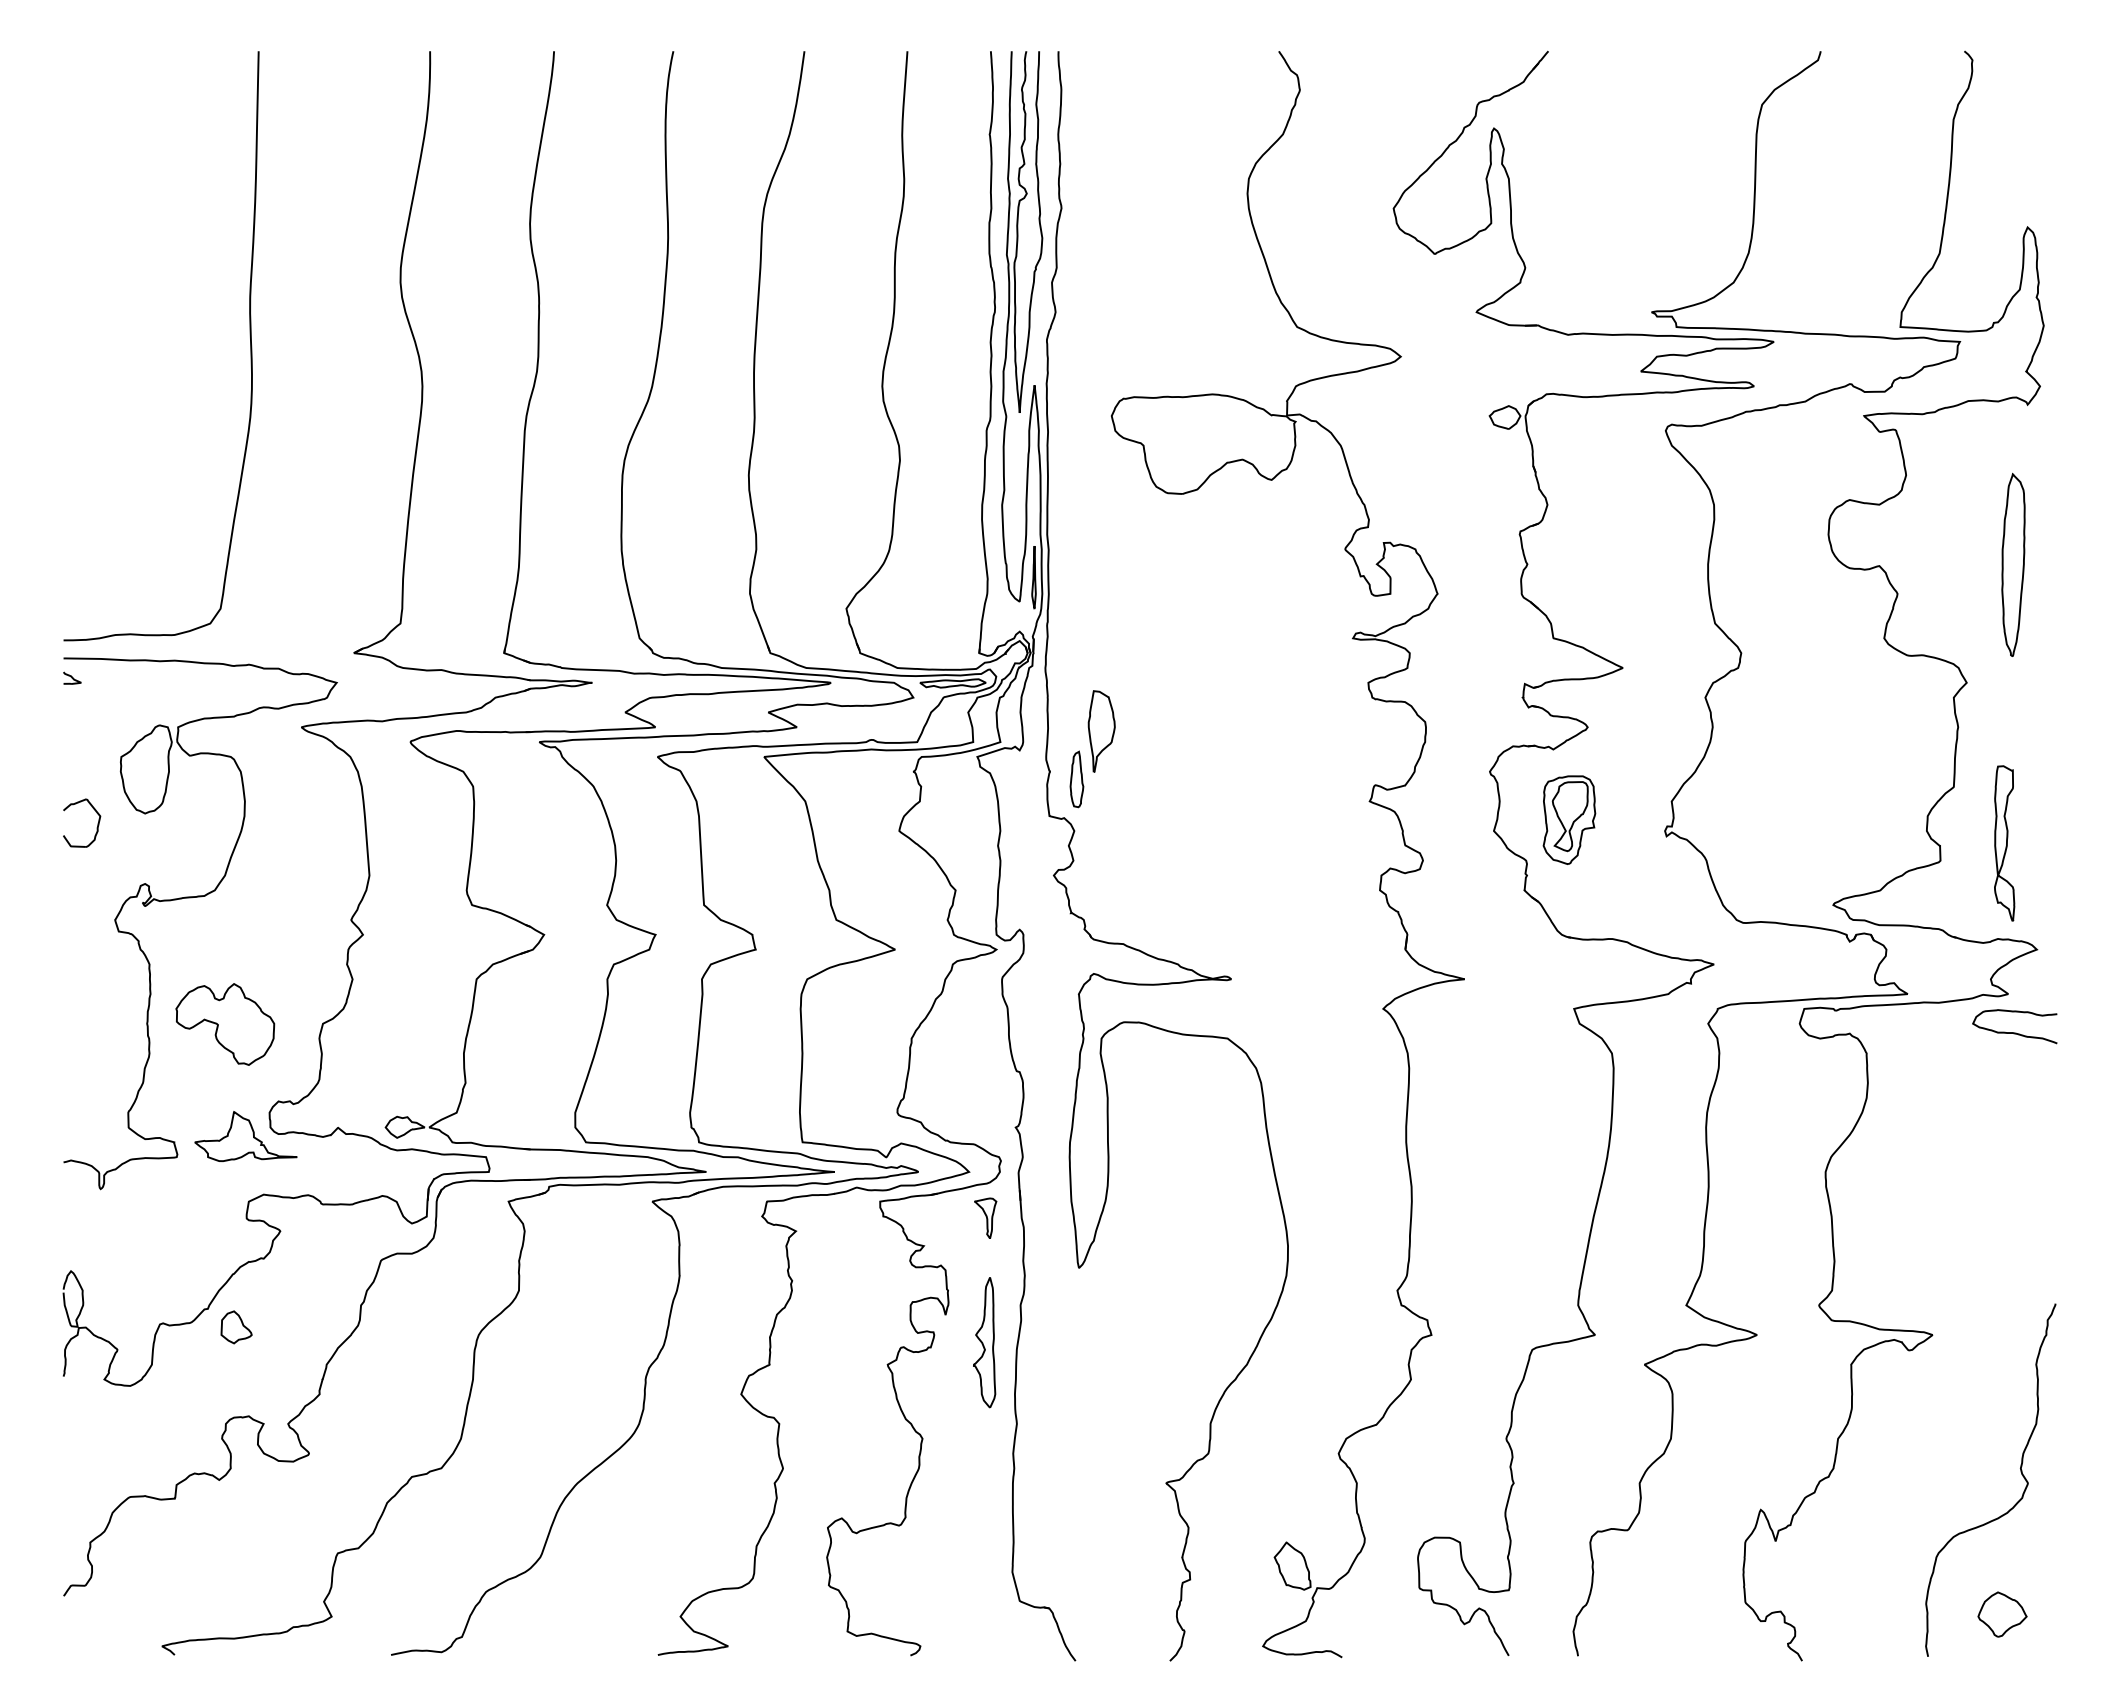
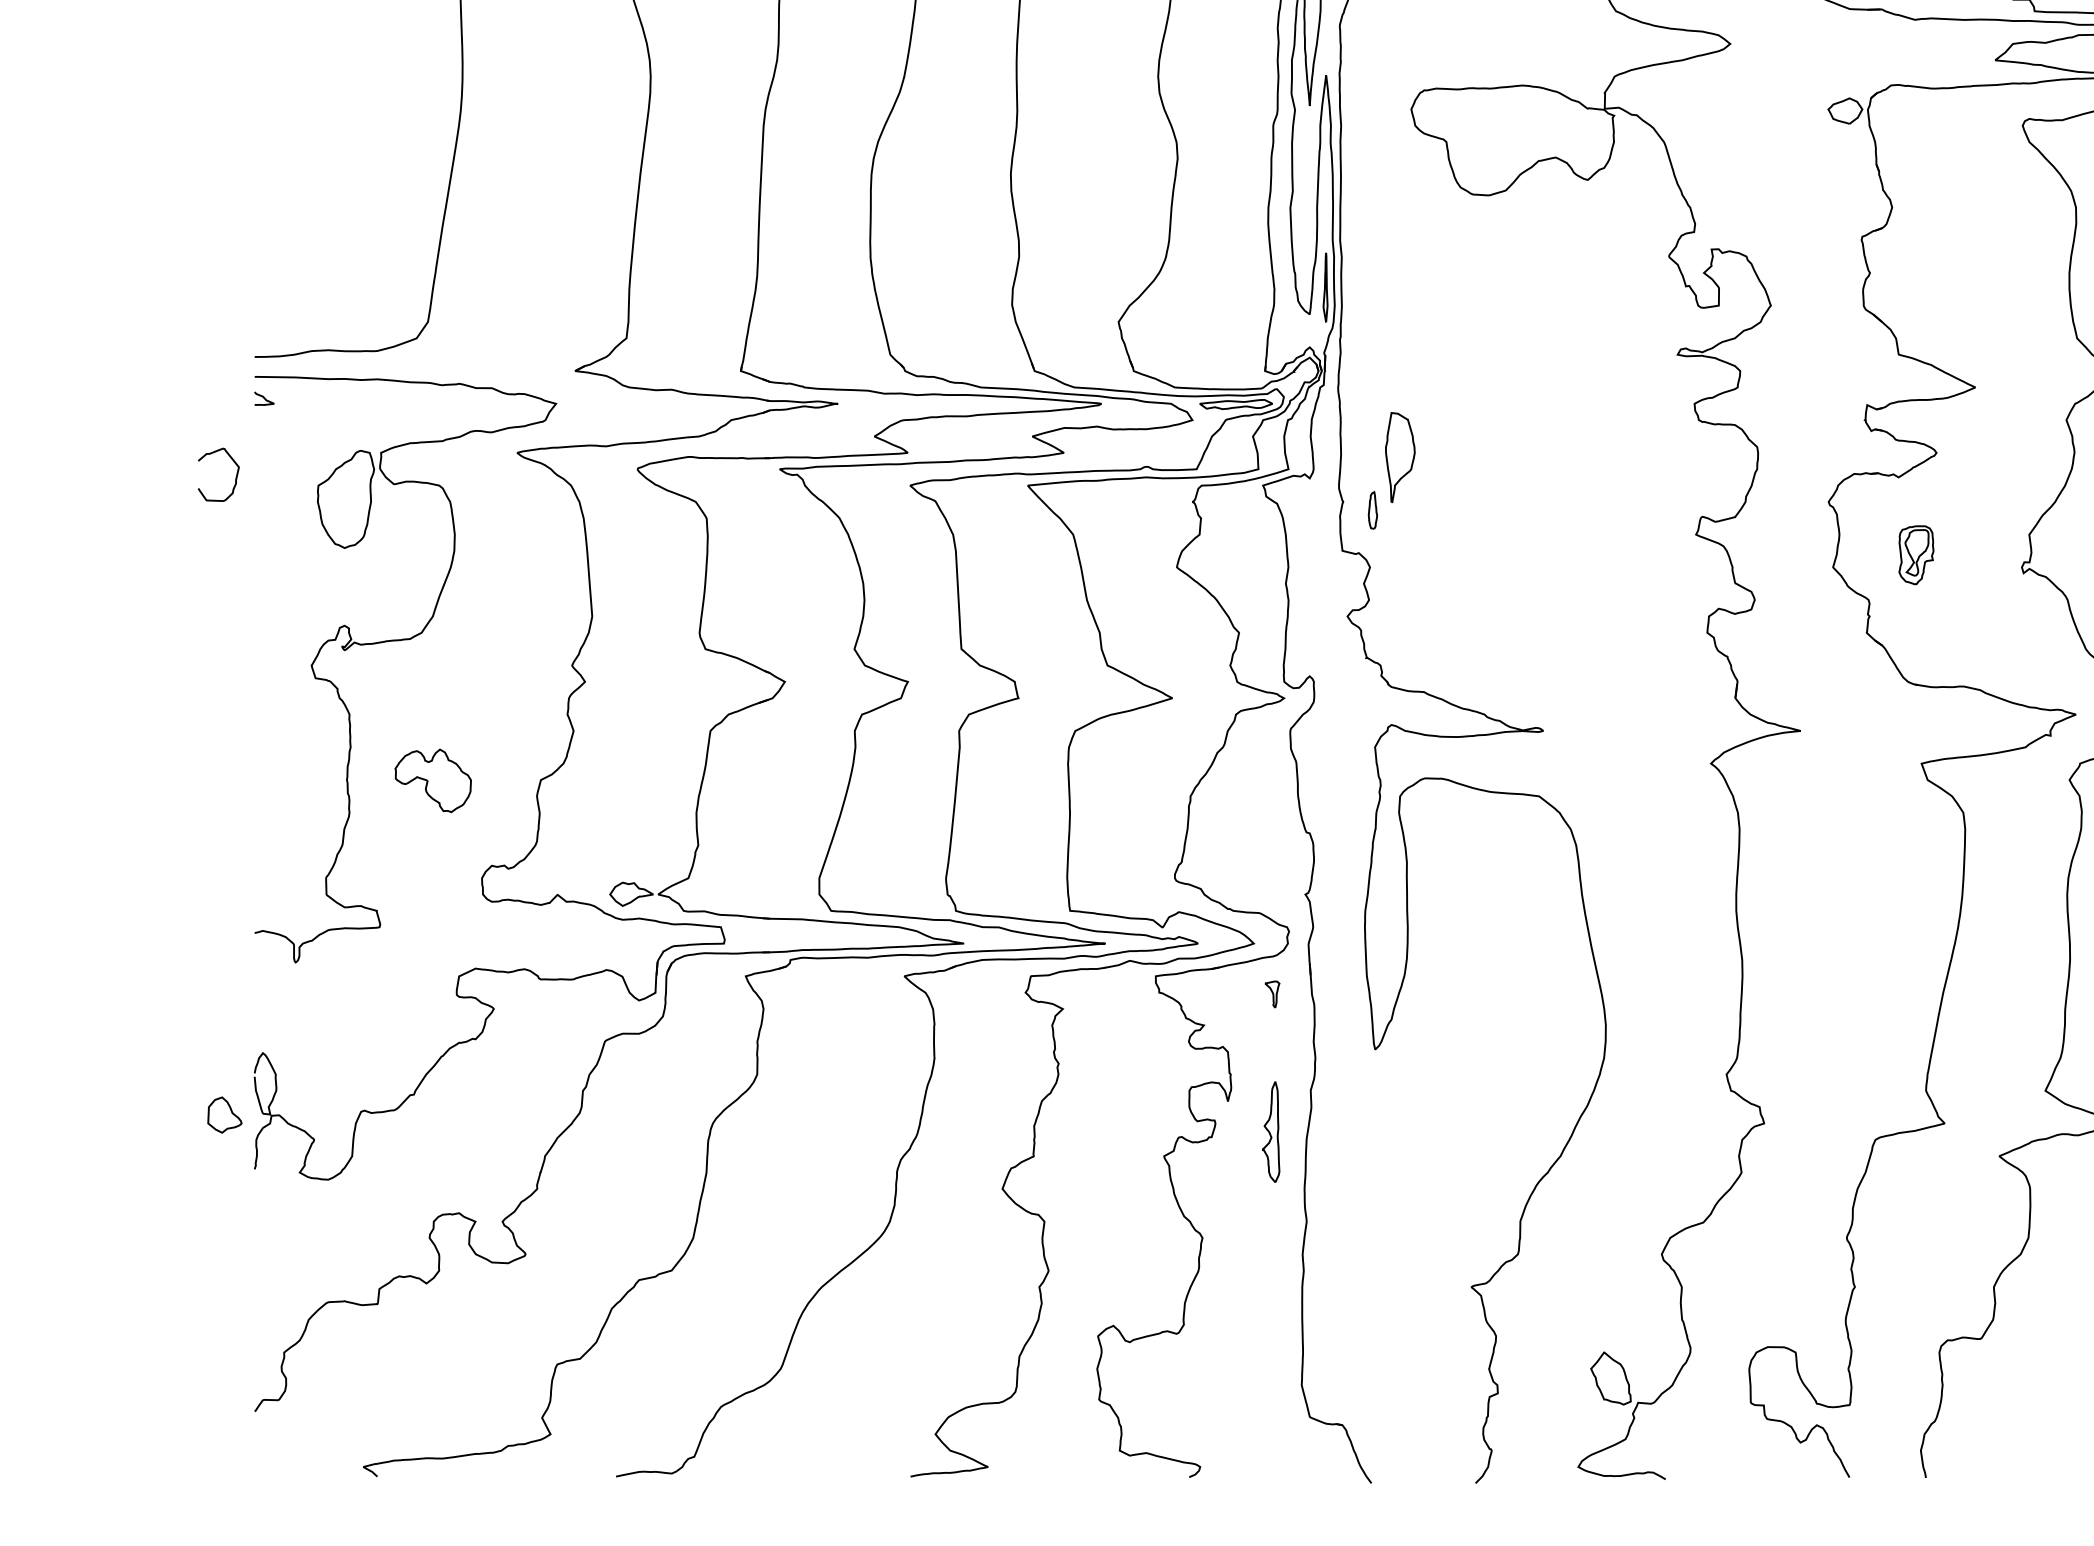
part: (1076, 779) -> (1372, 510), size x0.6
part: (1569, 819) -> (1916, 554), size x0.6
part: (96, 827) -> (234, 479), moved
part: (225, 1024) -> (433, 780), size x0.7
part: (245, 1136) -> (455, 904), removed
part: (985, 1217) -> (1272, 993), size x0.6
part: (236, 1327) -> (224, 1115), moved
part: (984, 1342) -> (1270, 1131), size x0.7

